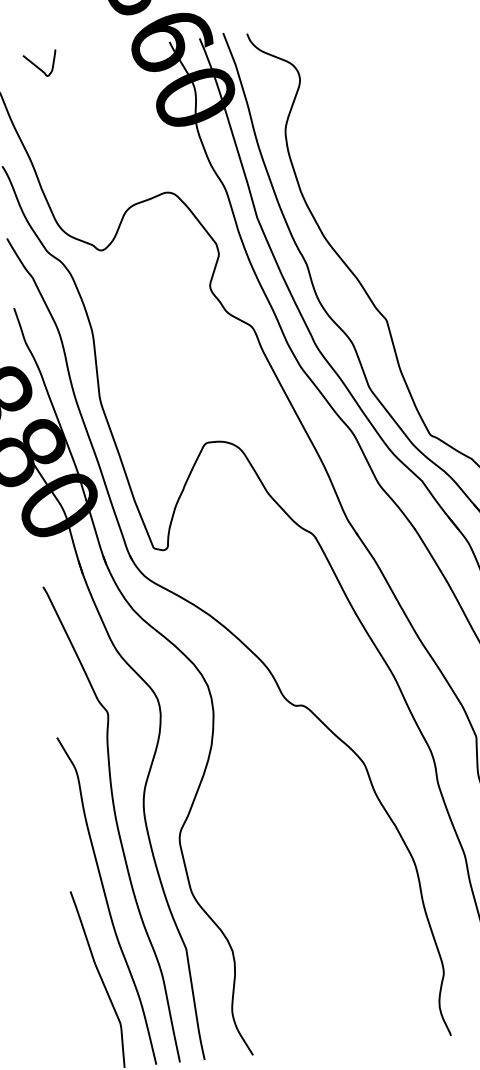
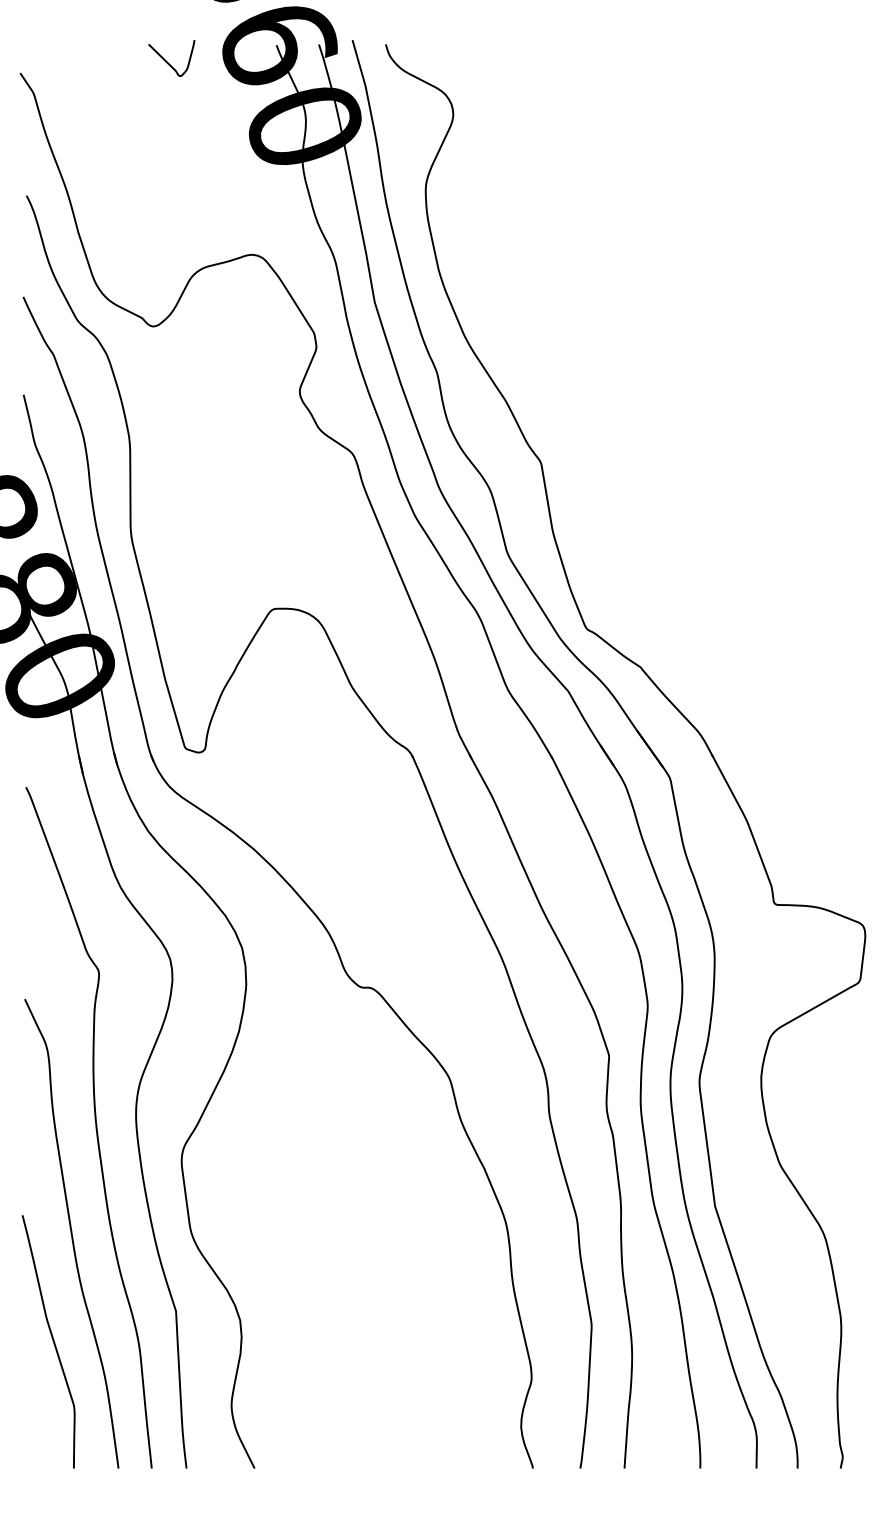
curve: (37, 66) -> (167, 61), moved

